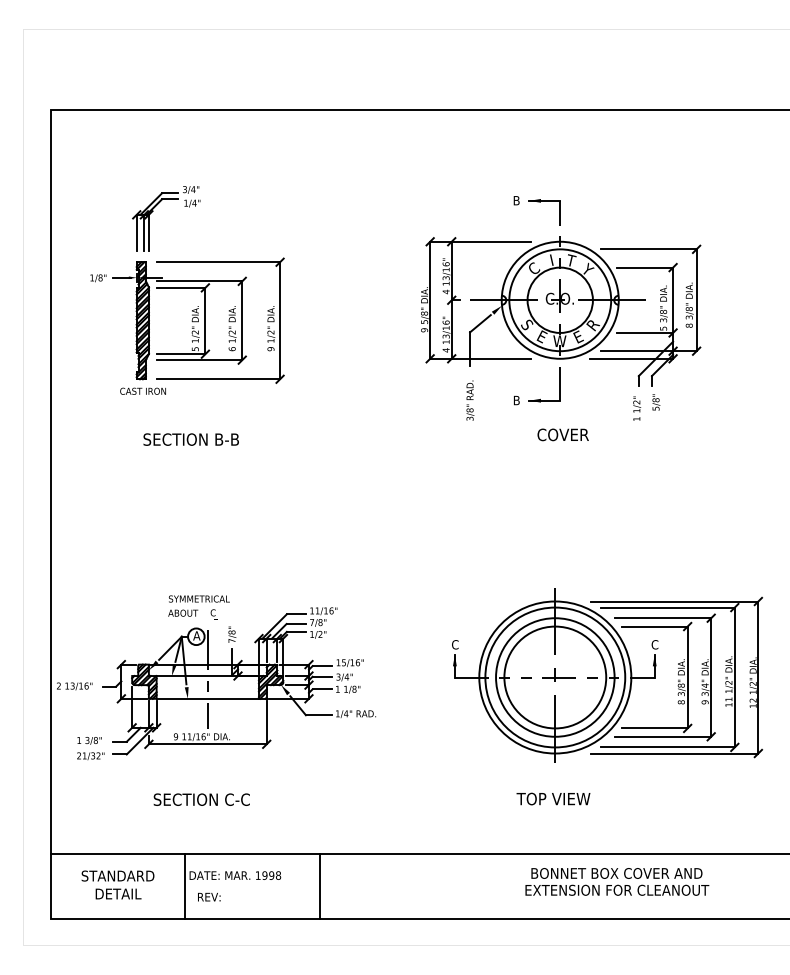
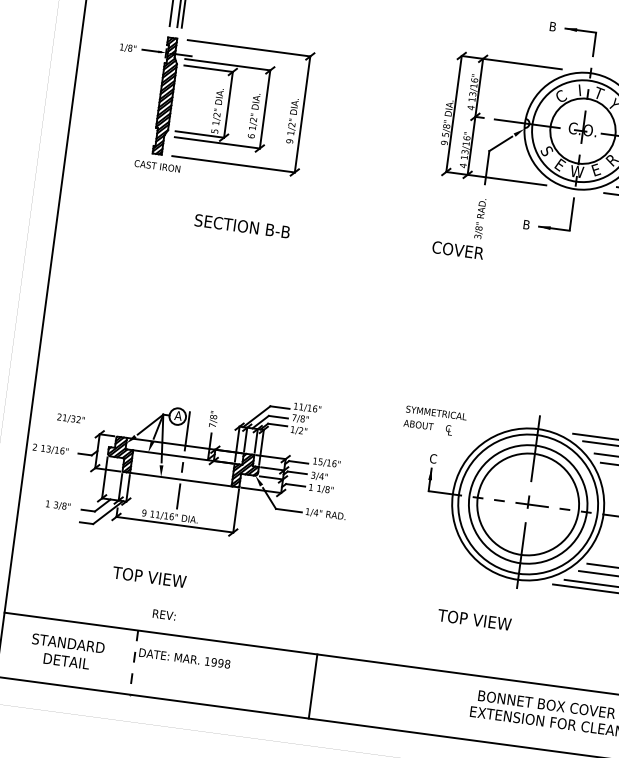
text: (562, 434) -> (457, 249), moved
text: (190, 439) -> (241, 226), moved
text: (198, 607) -> (434, 421), moved
text: (90, 756) -> (70, 419), moved
text: (553, 798) -> (474, 619), moved
text: (200, 799) -> (160, 578), SECTION C-C -> TOP VIEW
line: (185, 886) -> (133, 662), solid -> dashed
line: (320, 886) -> (313, 686), moved
text: (209, 896) -> (164, 614), moved

